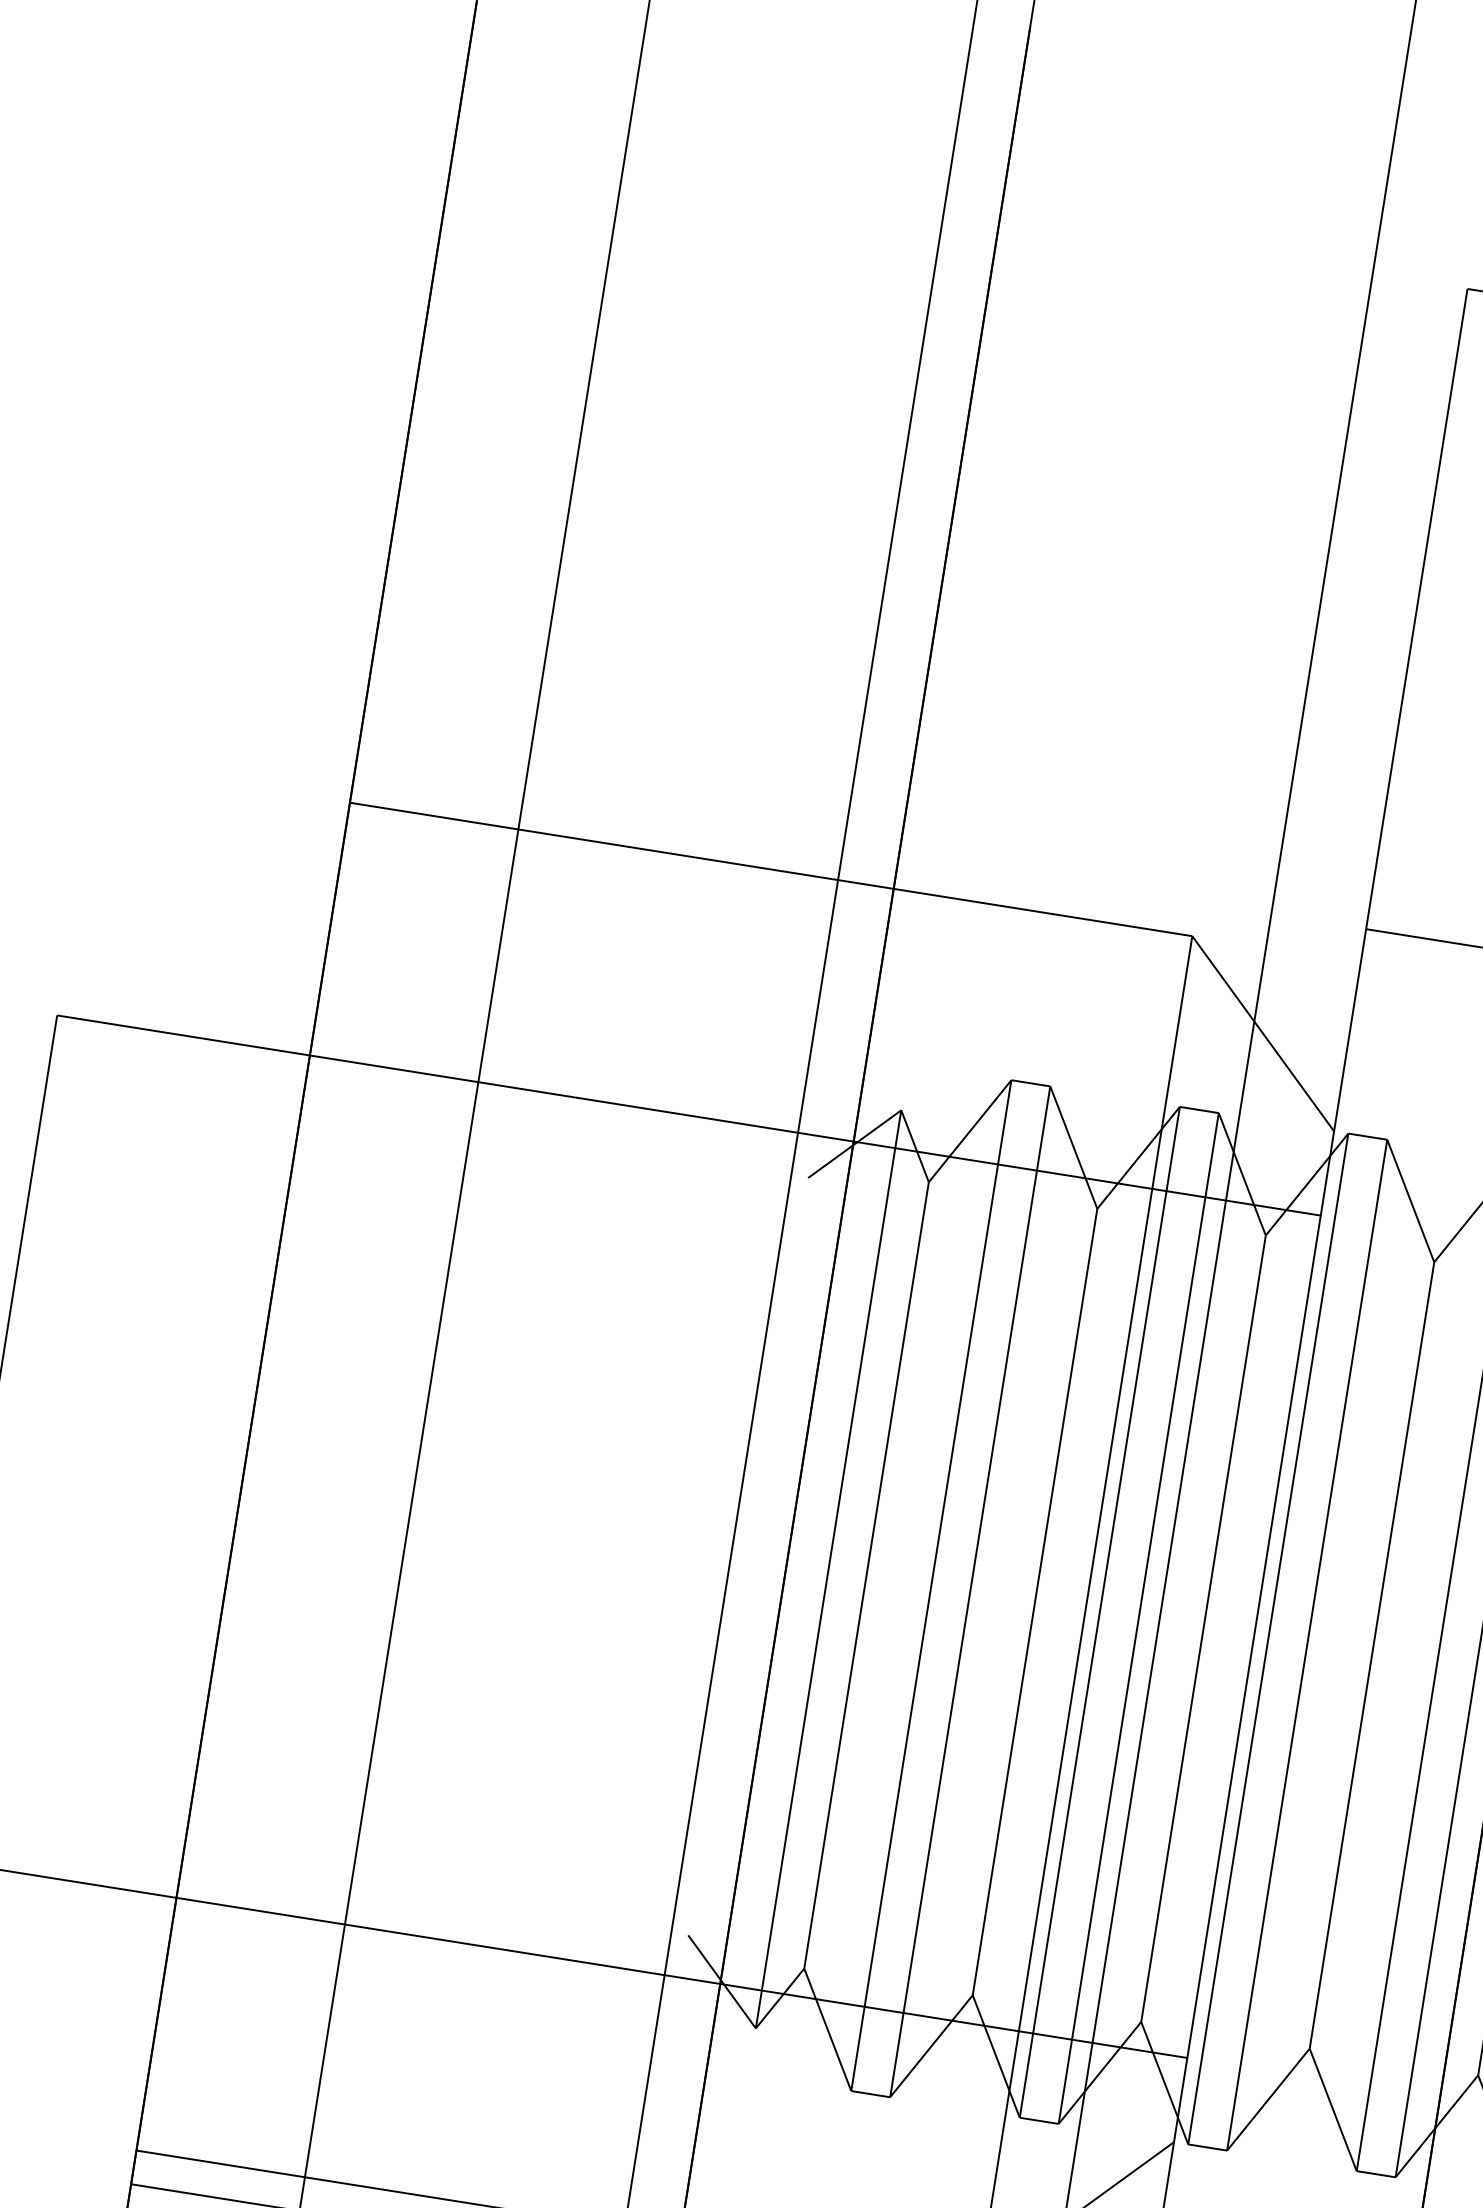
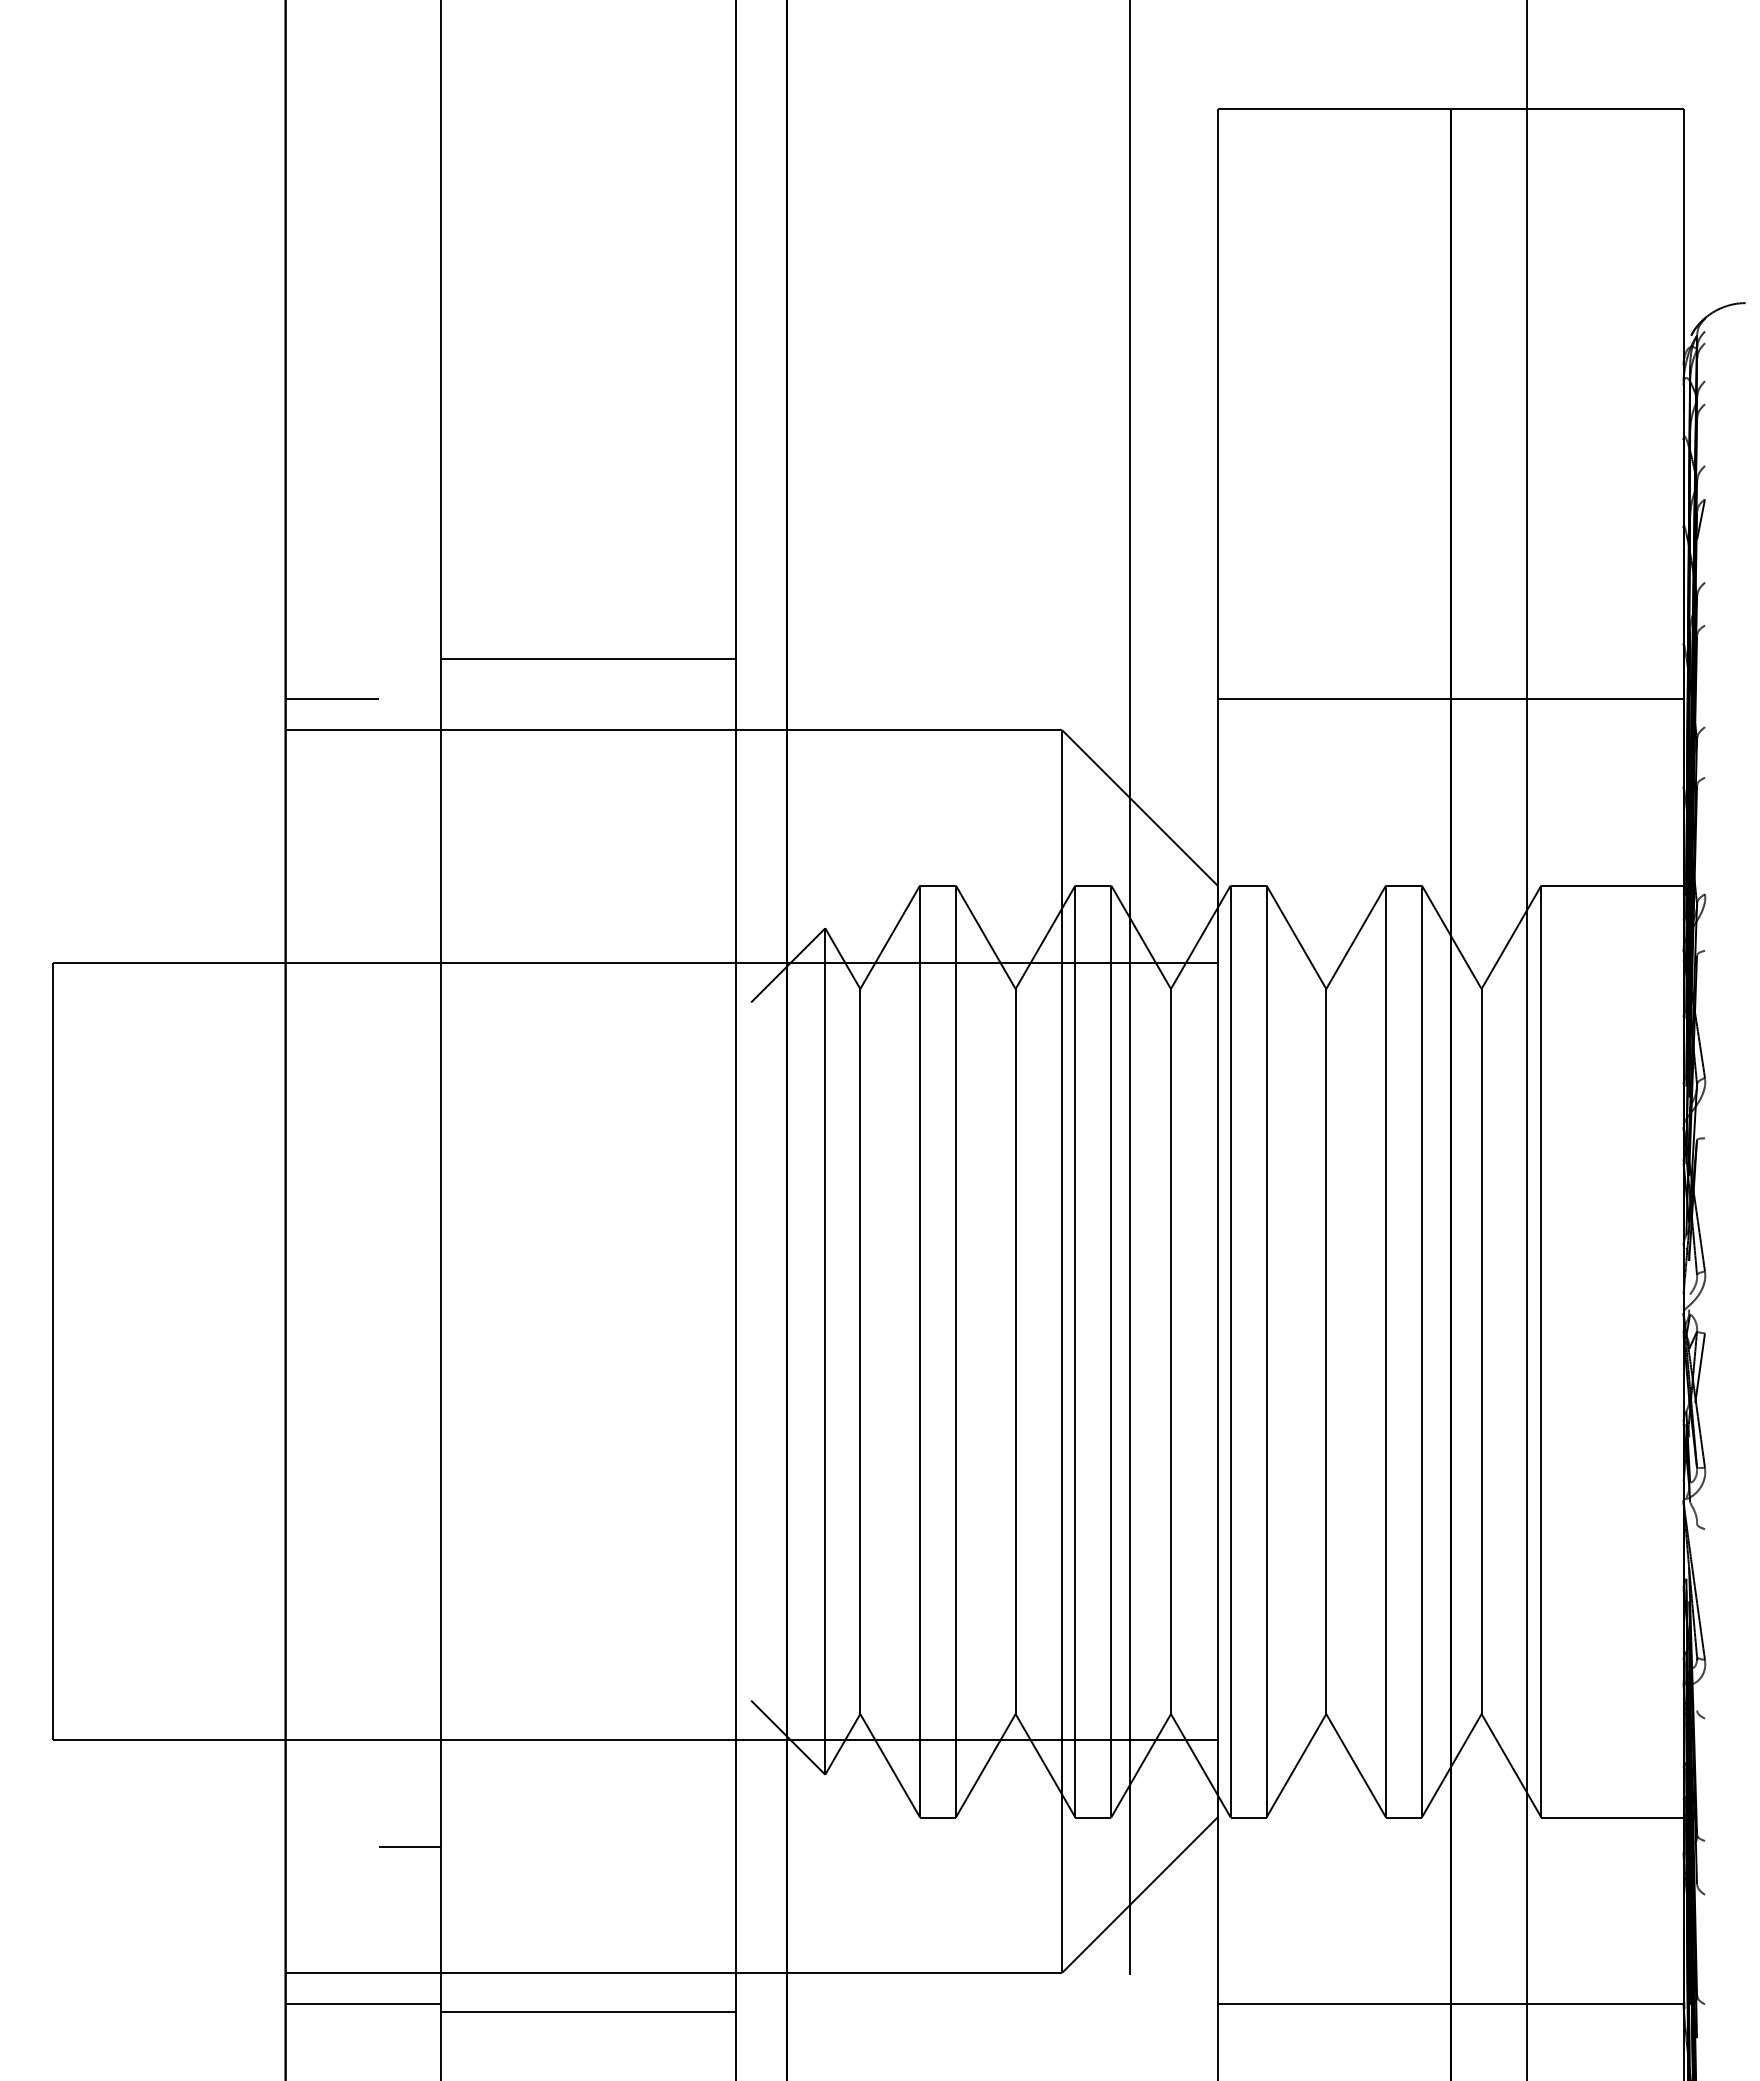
line: (689, 776) -> (587, 658), added
line: (404, 777) -> (331, 699), added
line: (292, 2035) -> (409, 1847), added

